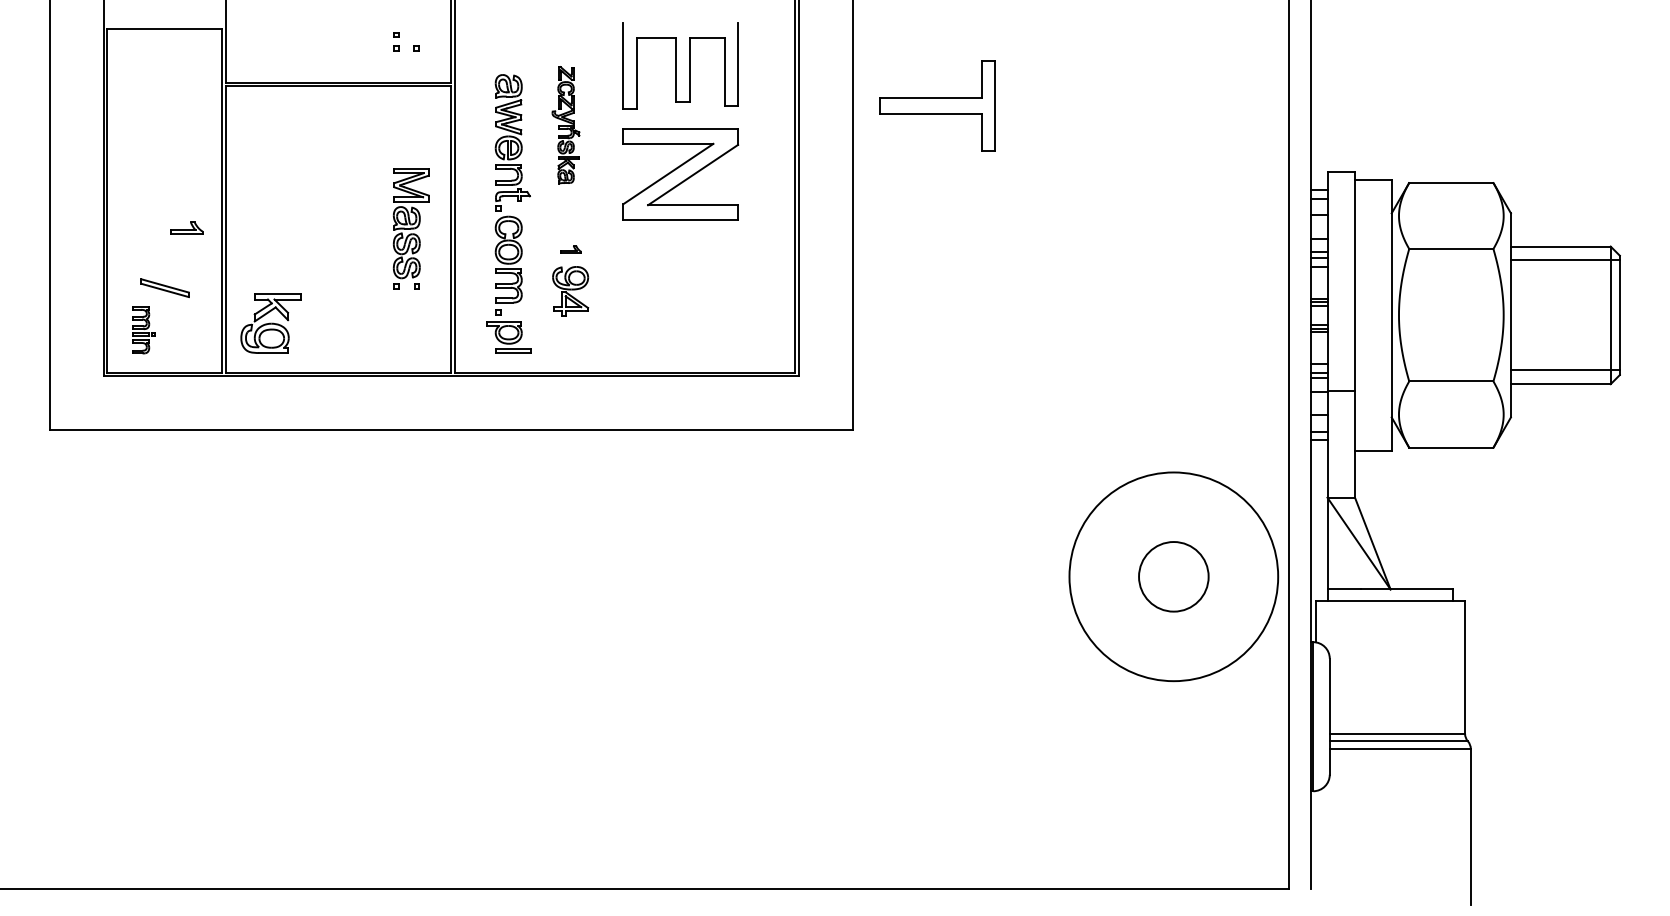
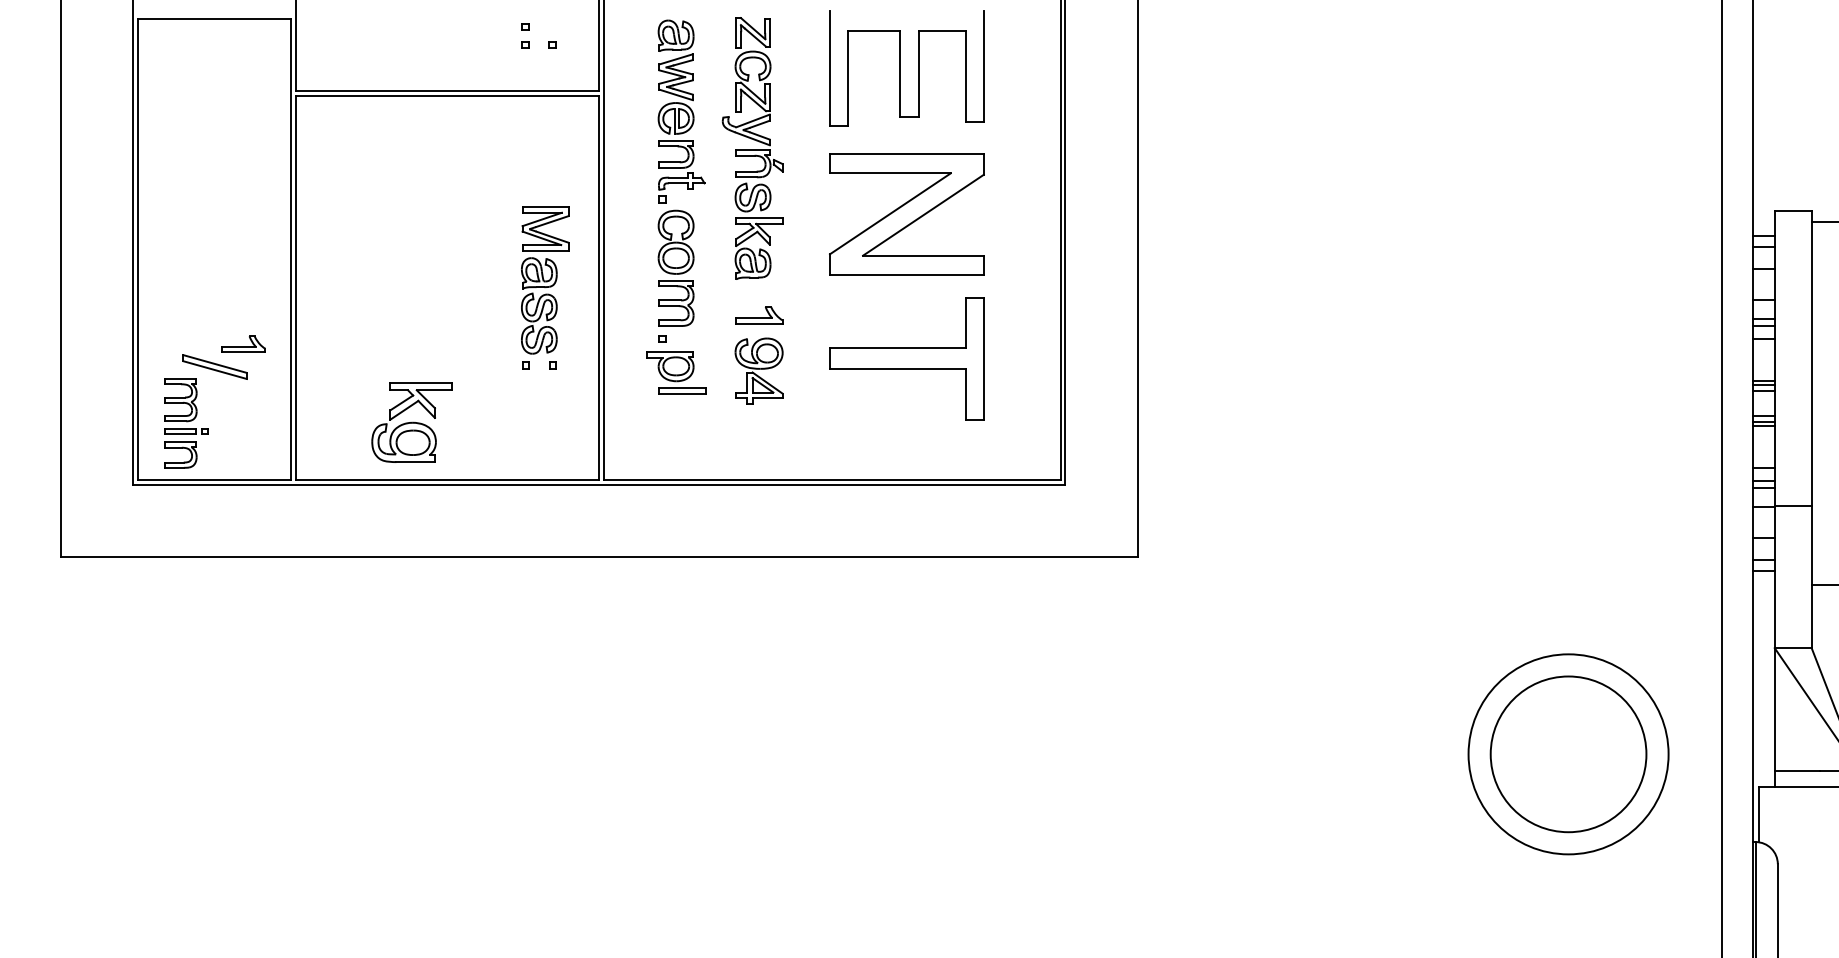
part: (937, 105) -> (906, 358), moved
part: (565, 125) -> (752, 148), size x1.67
part: (508, 213) -> (675, 206), moved
part: (186, 227) -> (243, 343), moved
part: (570, 249) -> (758, 315), size x1.67
part: (270, 323) -> (411, 422), moved
part: (143, 330) -> (185, 423), size x1.43
circle: (1173, 576) -> (1568, 753), size x0.71
circle: (1173, 576) -> (1568, 753), size x1.67

